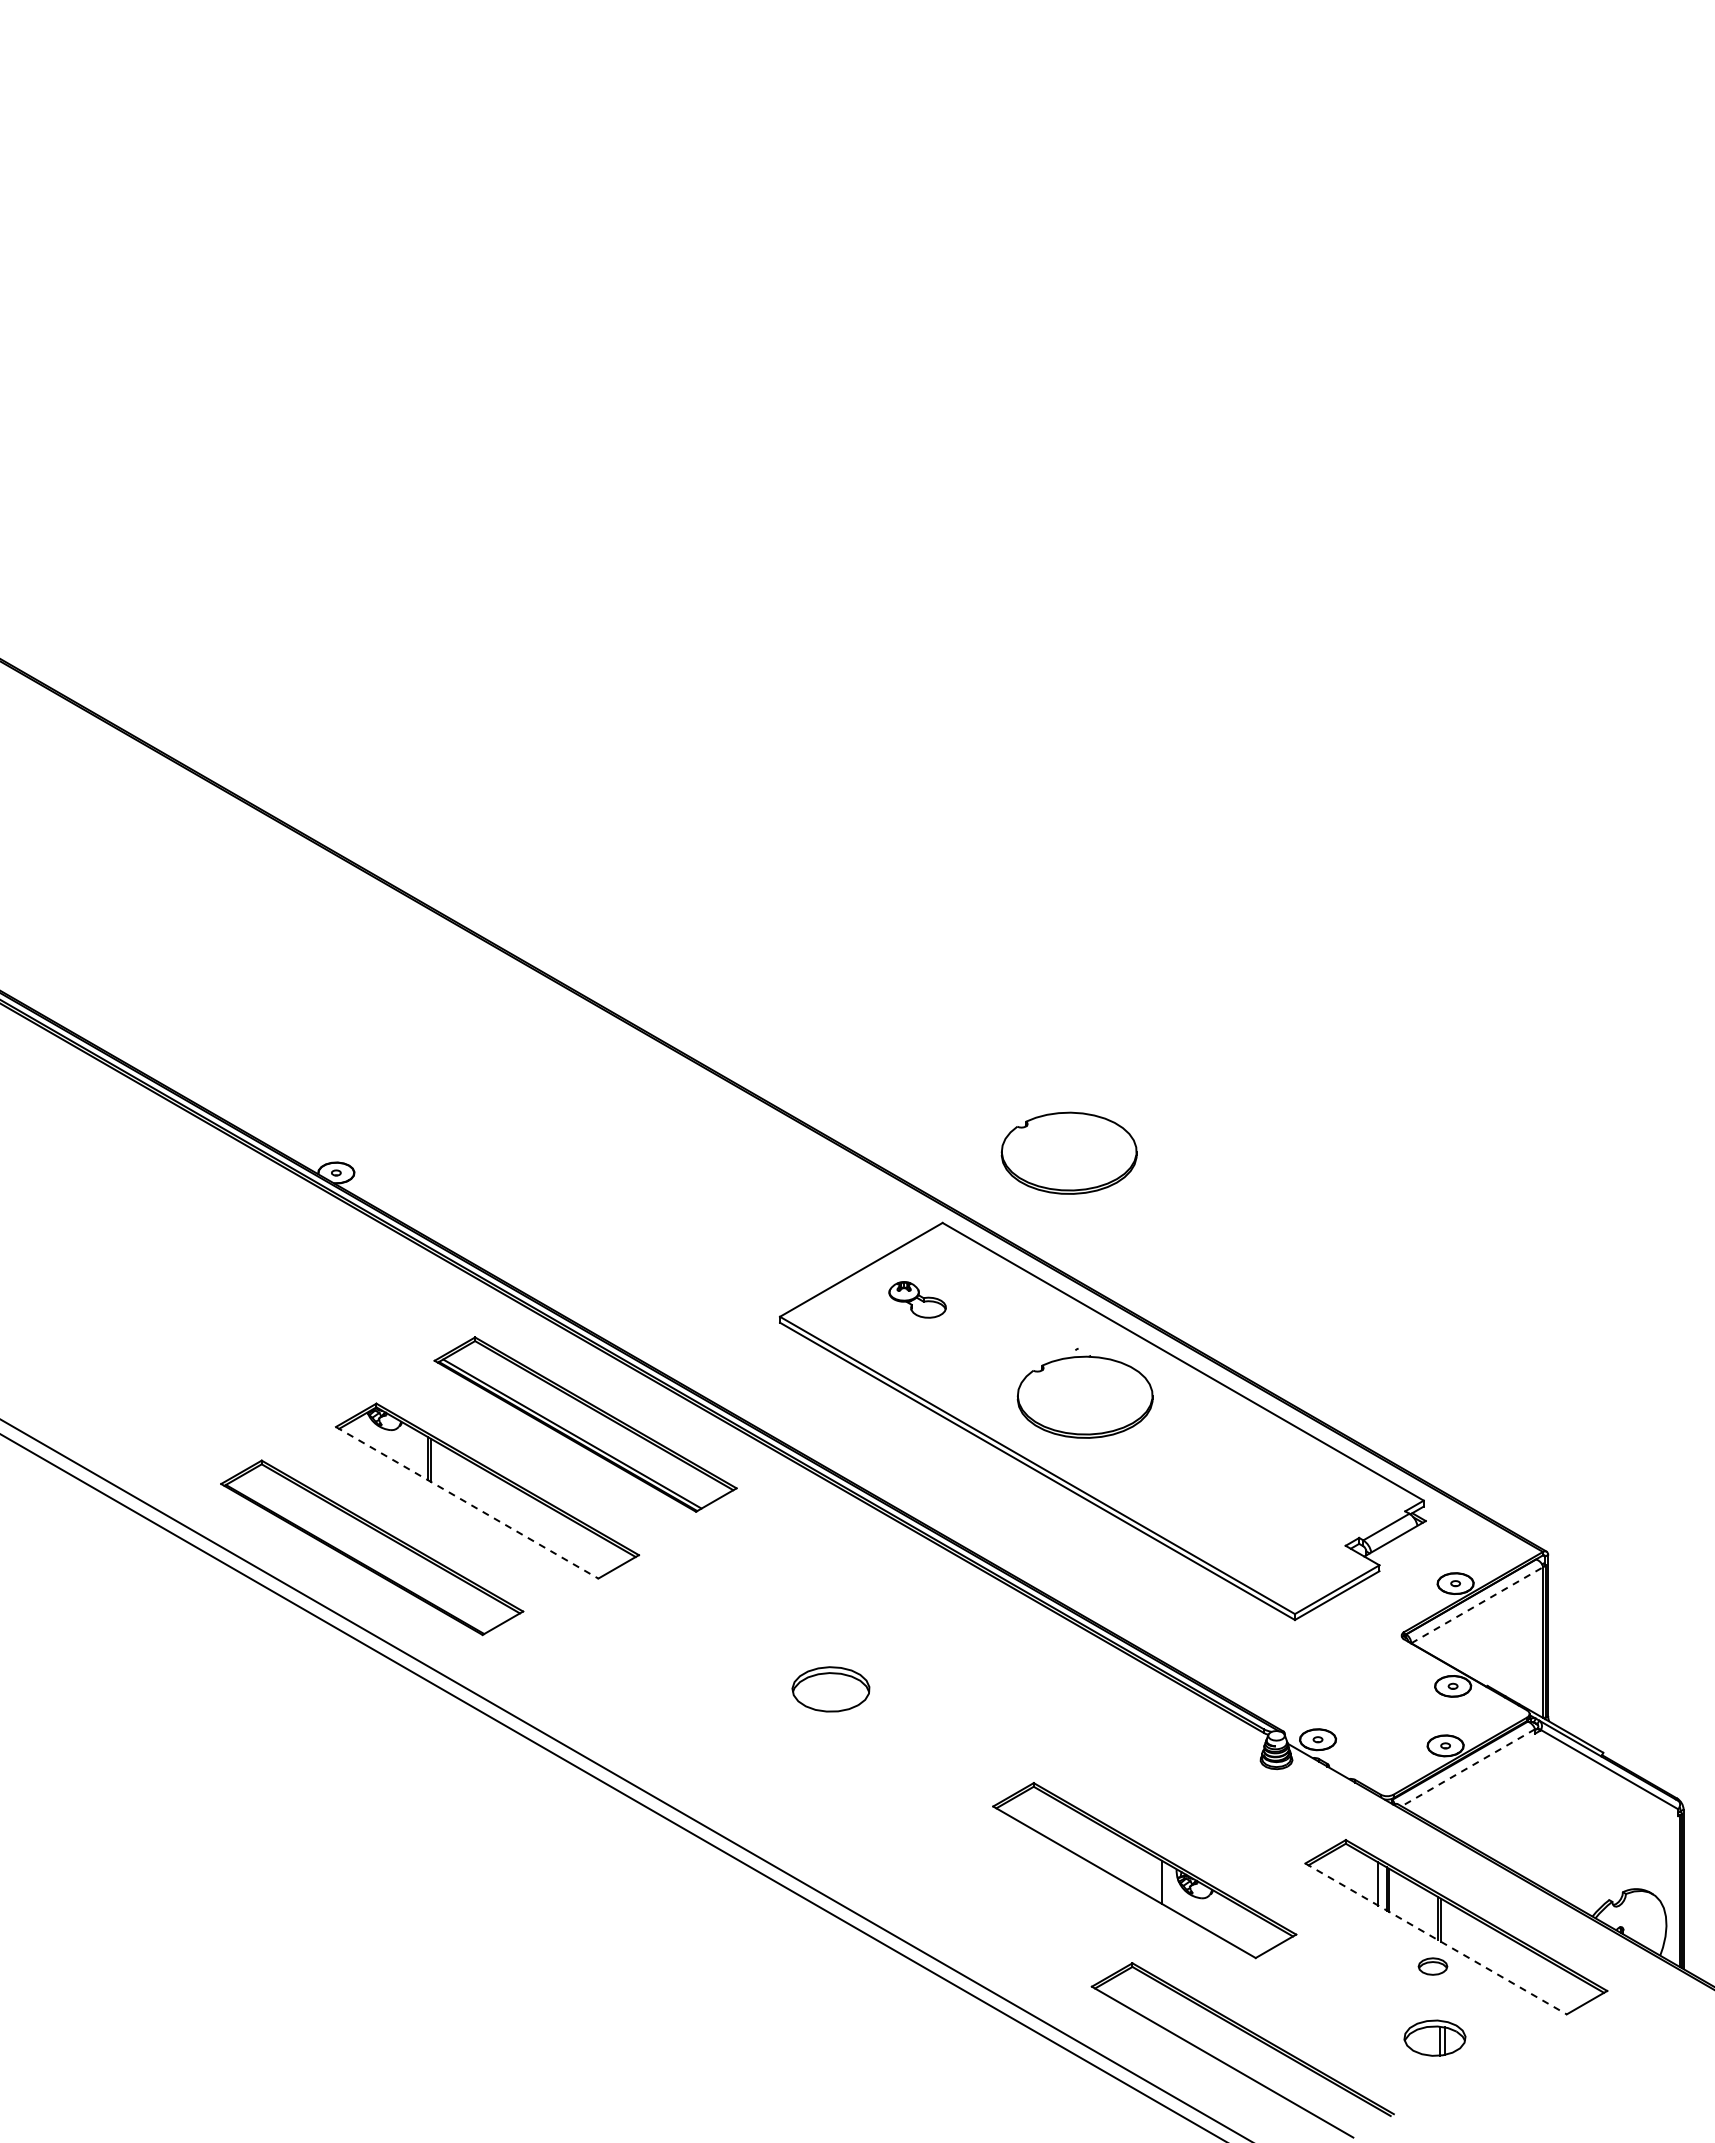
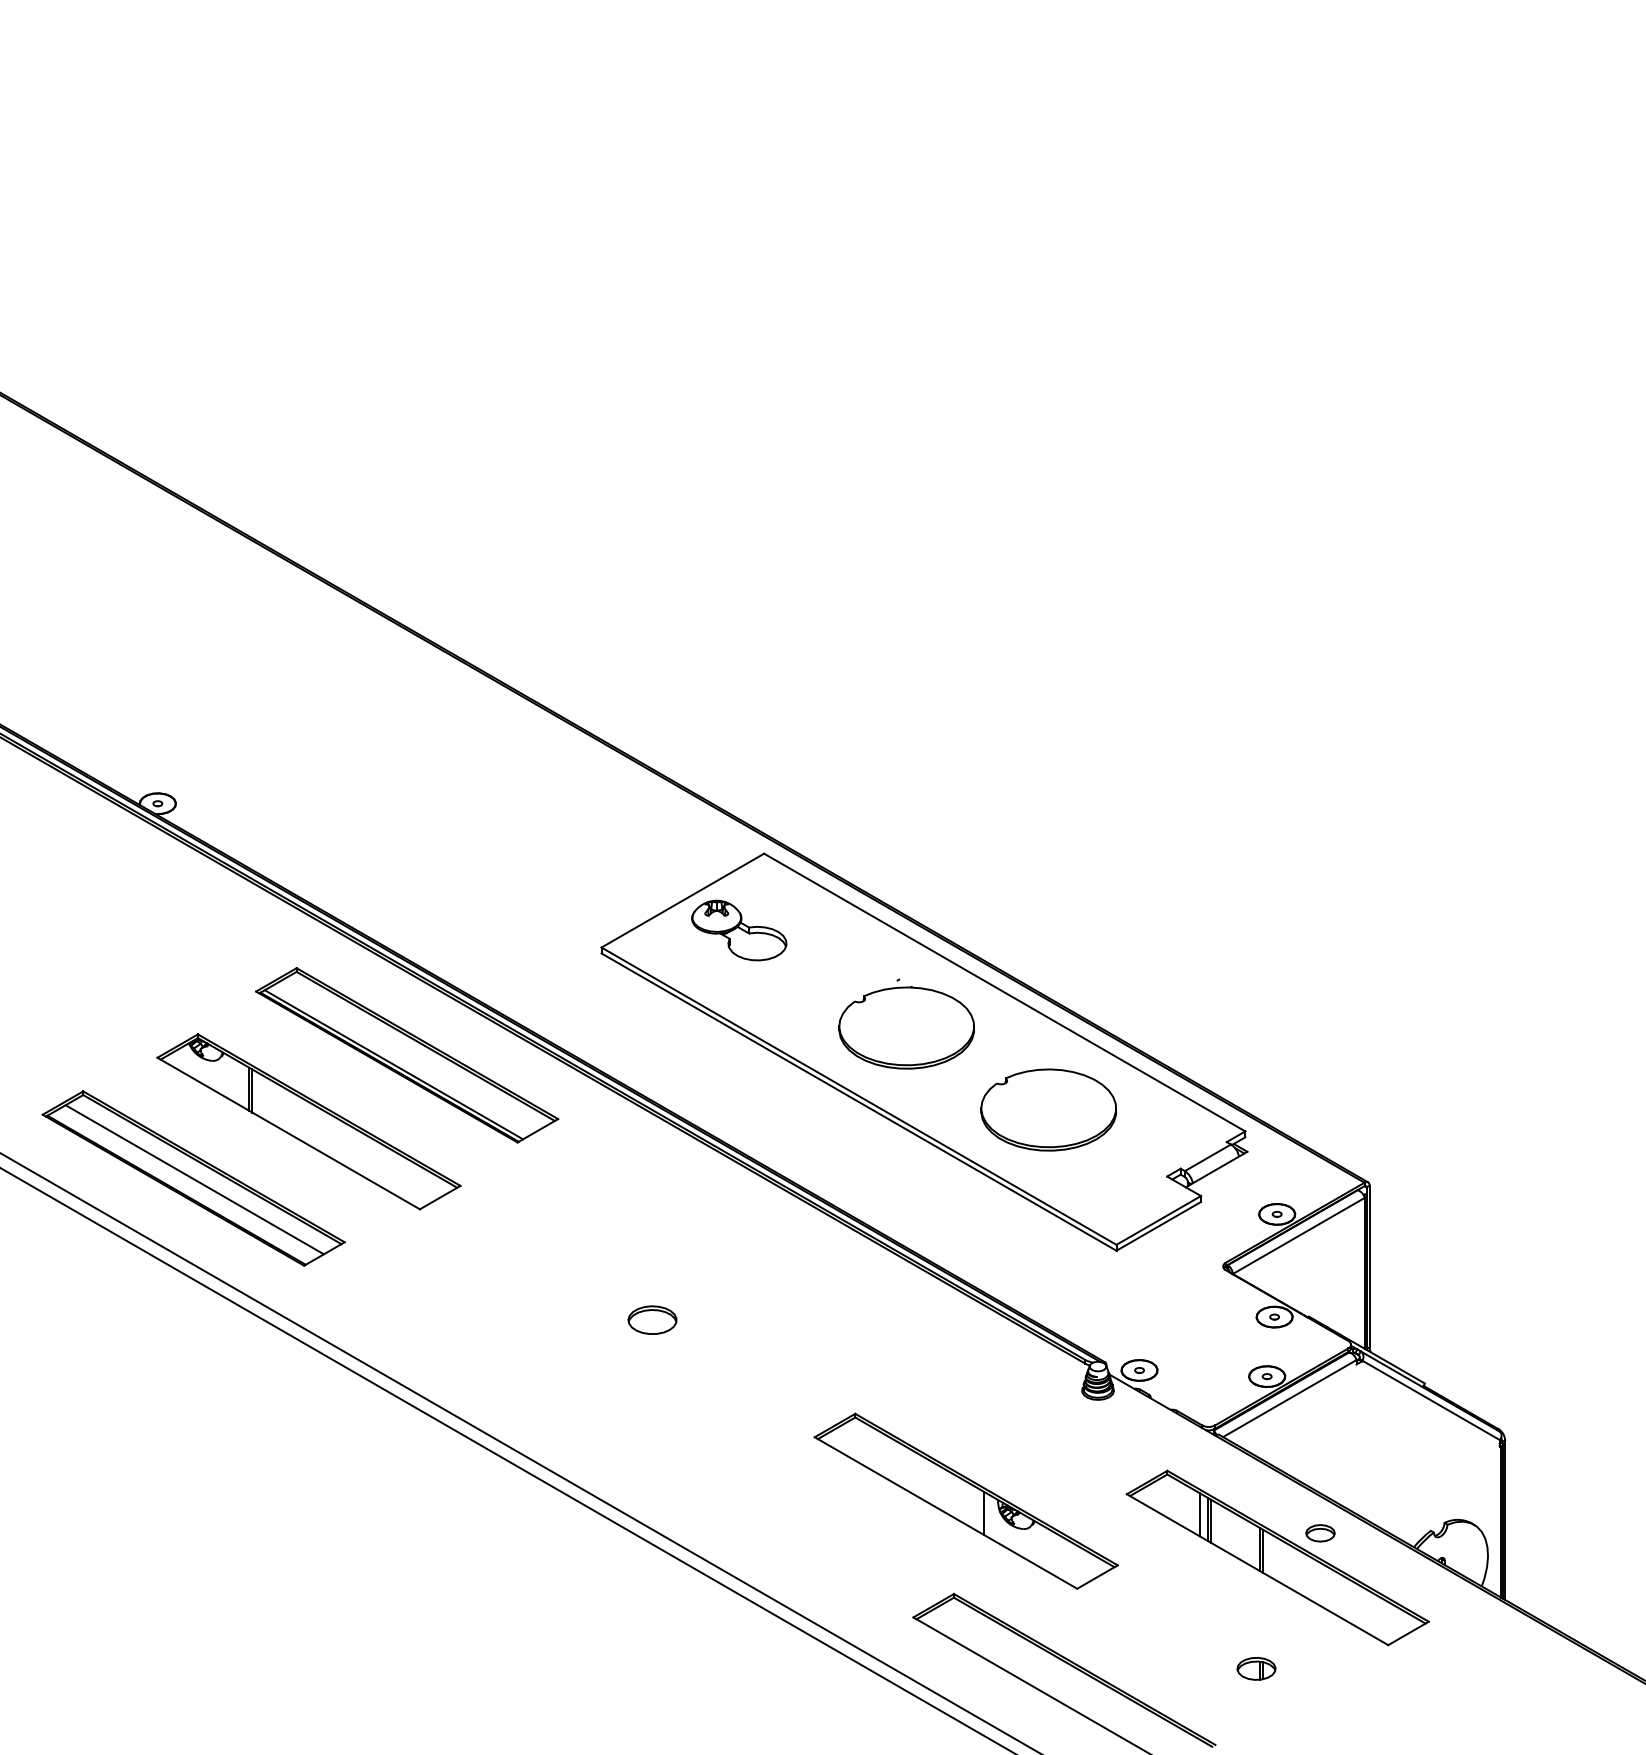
part: (1068, 1152) -> (1048, 1109), moved
part: (917, 1299) -> (739, 930), size x1.67
line: (467, 1502) -> (289, 1133), dashed -> solid
line: (373, 1548) -> (195, 1179), added
line: (1477, 1604) -> (1299, 1235), dashed -> solid
part: (830, 1689) -> (652, 1320), size x0.62
line: (1467, 1768) -> (1289, 1399), dashed -> solid
line: (1436, 1938) -> (1258, 1569), dashed -> solid
part: (1432, 1966) -> (1320, 1533), moved
part: (1434, 2037) -> (1256, 1668), size x0.62

